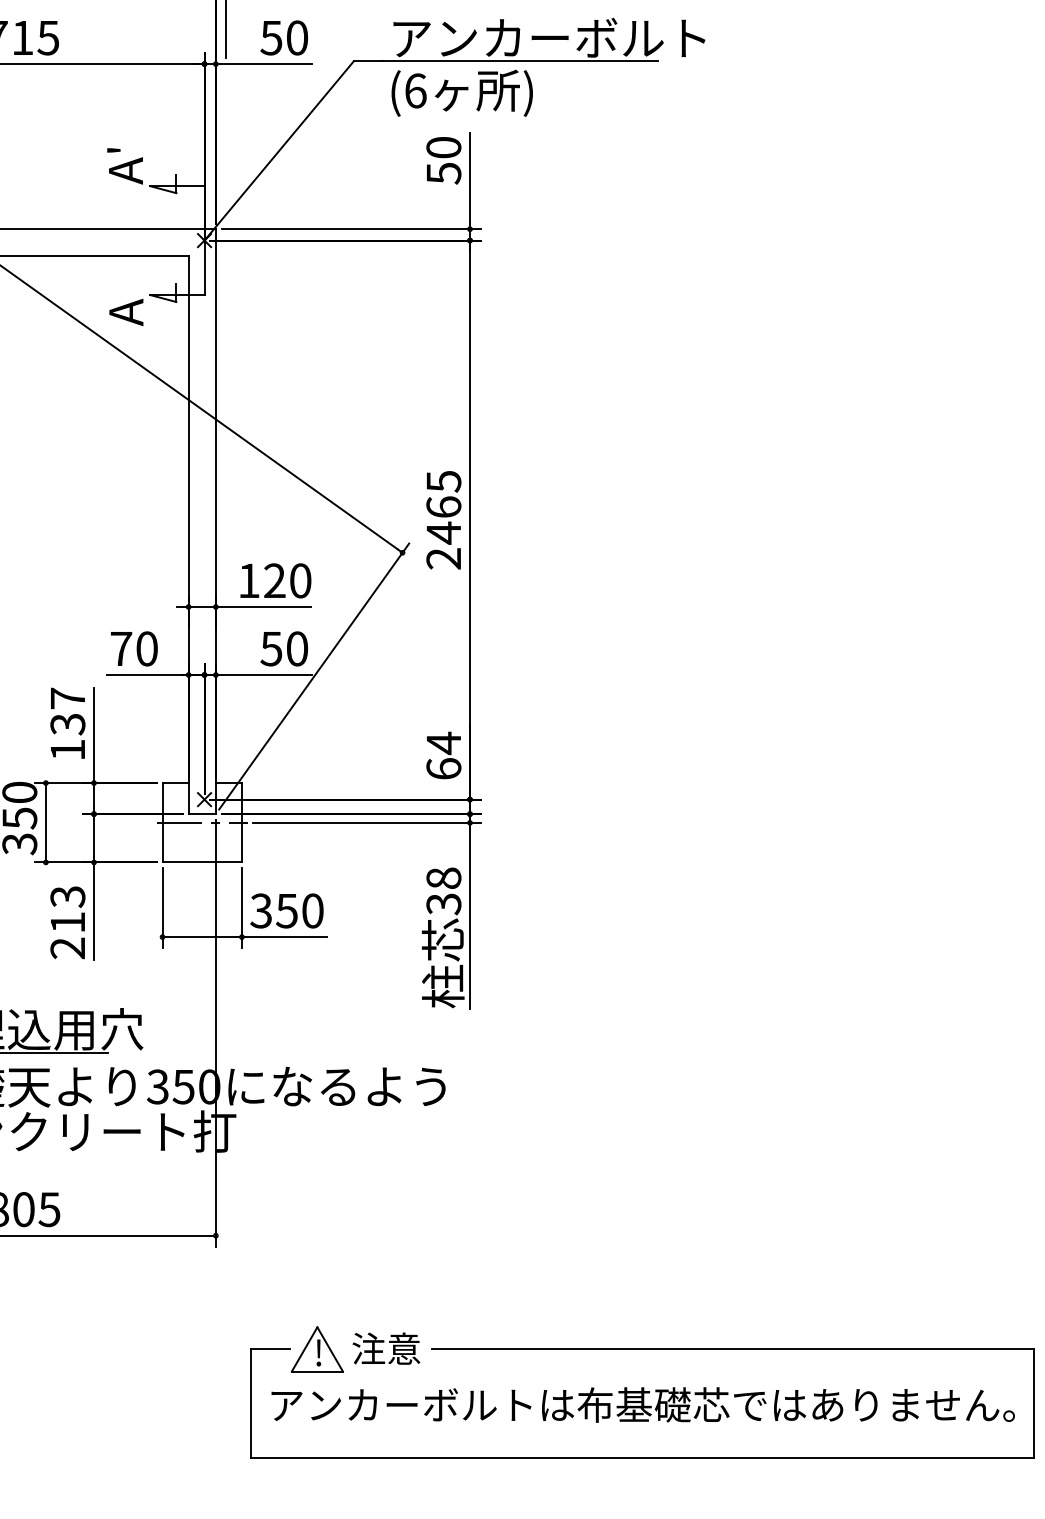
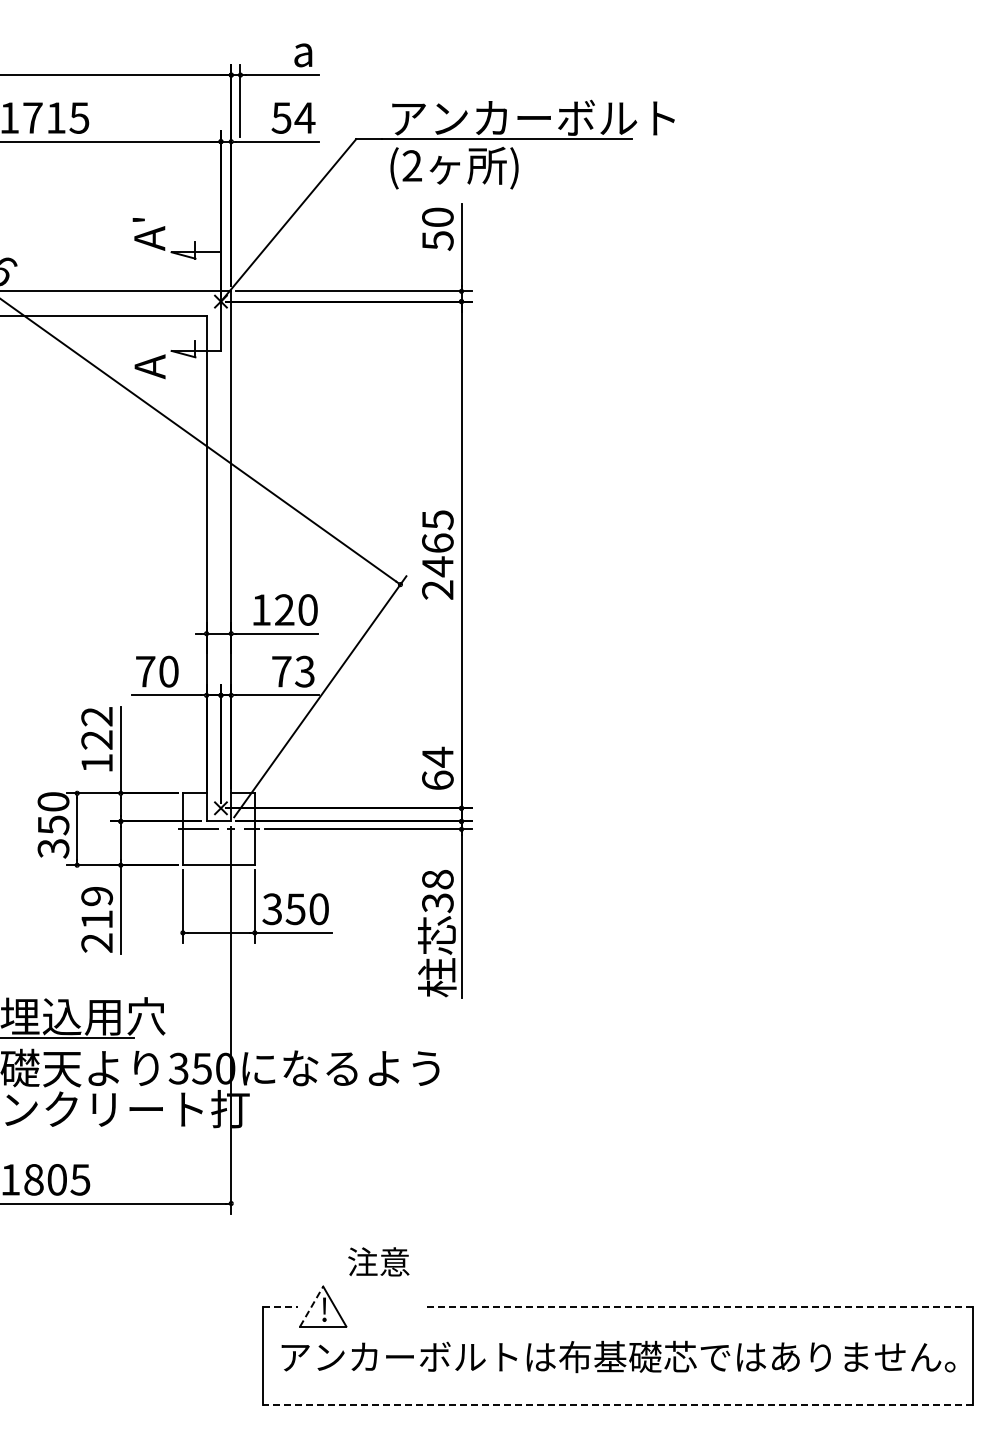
text: (296, 37) -> (304, 117), 50 -> 54
text: (415, 90) -> (412, 165), (6 -> (2
text: (283, 648) -> (292, 671), 50 -> 73
text: (68, 711) -> (97, 728), 137 -> 122
text: (67, 896) -> (96, 896), 213 -> 219
text: (386, 1348) -> (378, 1261), moved
line: (270, 1349) -> (280, 1306), solid -> dashed
line: (304, 1349) -> (311, 1306), solid -> dashed
line: (733, 1349) -> (700, 1306), solid -> dashed
line: (642, 1457) -> (617, 1404), solid -> dashed

